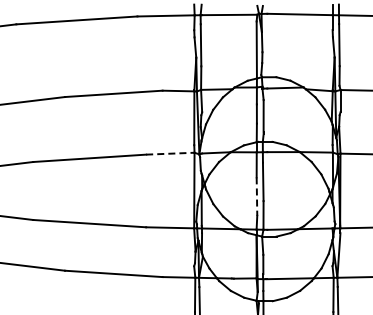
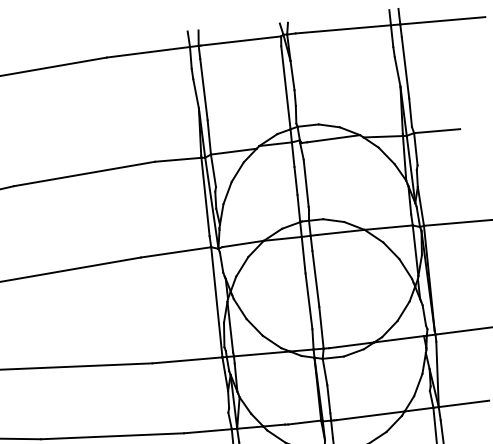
line: (170, 153) -> (176, 252), dashed -> solid
line: (256, 197) -> (308, 302), dashed -> solid

